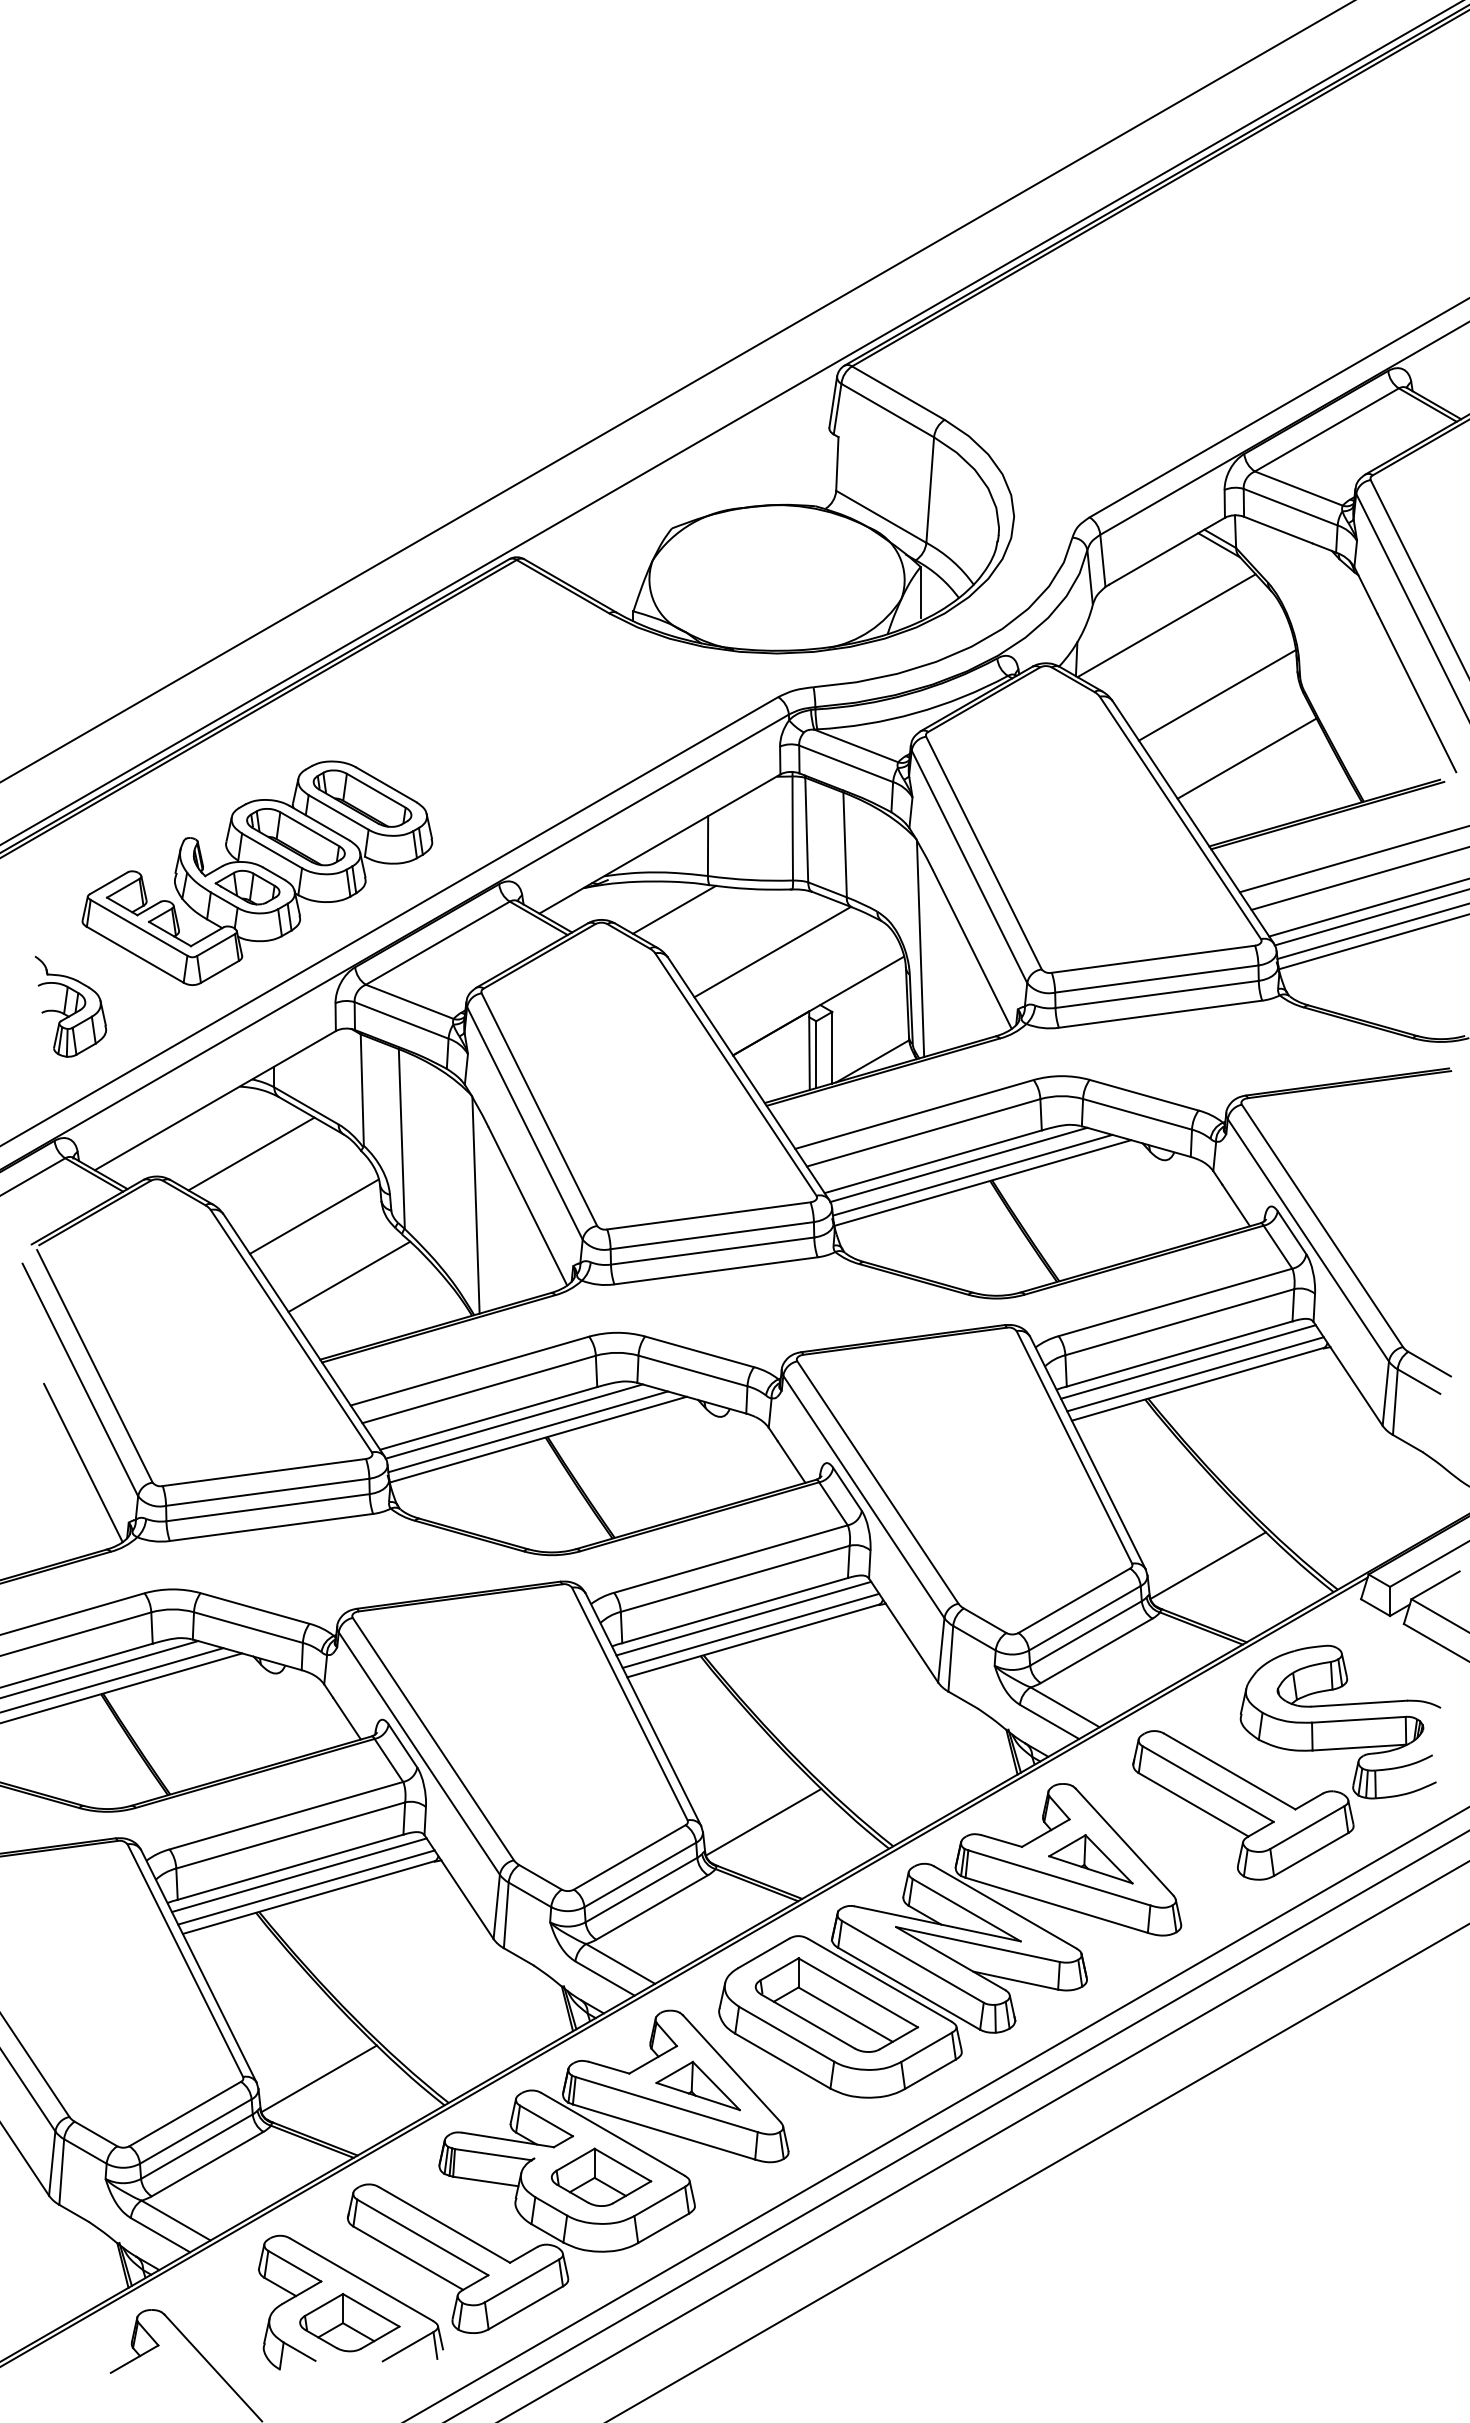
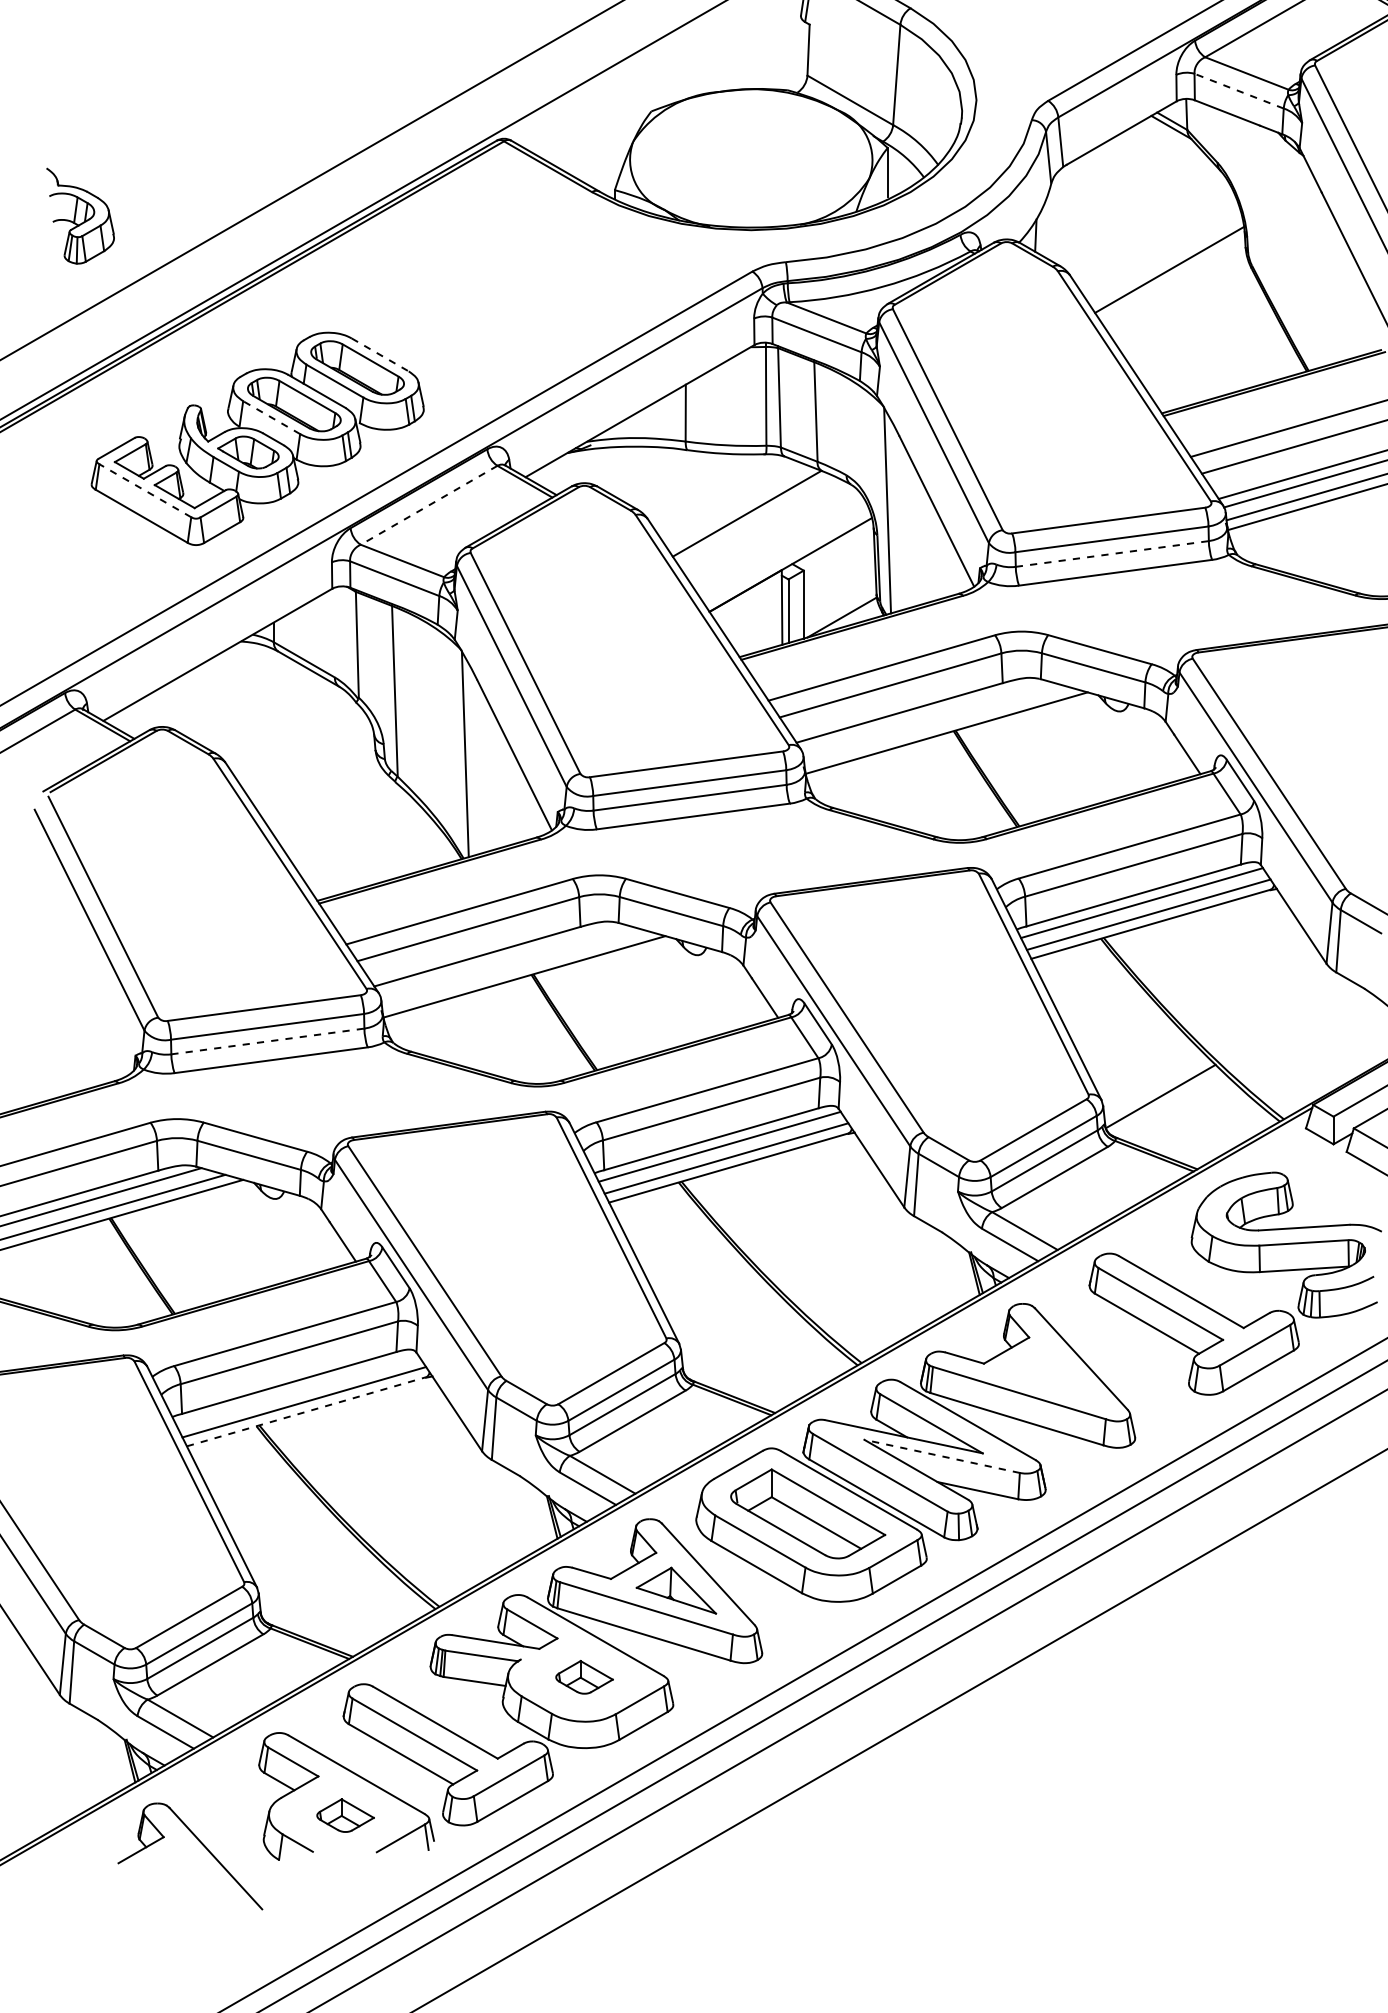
line: (1290, 507) -> (1238, 91), solid -> dashed
line: (1166, 625) -> (1121, 203), removed
line: (1246, 758) -> (1197, 329), removed
line: (386, 784) -> (380, 354), solid -> dashed
line: (272, 850) -> (272, 417), solid -> dashed
line: (674, 909) -> (653, 473), removed
line: (139, 927) -> (145, 490), solid -> dashed
line: (437, 943) -> (428, 505), solid -> dashed
line: (1157, 994) -> (1112, 554), solid -> dashed
part: (70, 1006) -> (80, 215), moved
line: (251, 1153) -> (252, 705), removed
line: (958, 1164) -> (923, 715), removed
line: (972, 1174) -> (936, 724), removed
line: (313, 1216) -> (311, 764), removed
line: (349, 1276) -> (345, 821), removed
line: (513, 1421) -> (500, 959), removed
line: (527, 1431) -> (514, 969), removed
line: (83, 1462) -> (92, 998), removed
line: (268, 1507) -> (268, 1041), solid -> dashed
line: (763, 1821) -> (738, 1339), removed
part: (1090, 1859) -> (1049, 1375), removed
line: (298, 1875) -> (296, 1390), removed
line: (309, 1897) -> (307, 1411), solid -> dashed
line: (977, 1944) -> (941, 1456), solid -> dashed
line: (318, 2078) -> (315, 1583), removed
part: (601, 2176) -> (584, 1676), size x0.6
part: (349, 2322) -> (345, 1815), size x0.6

